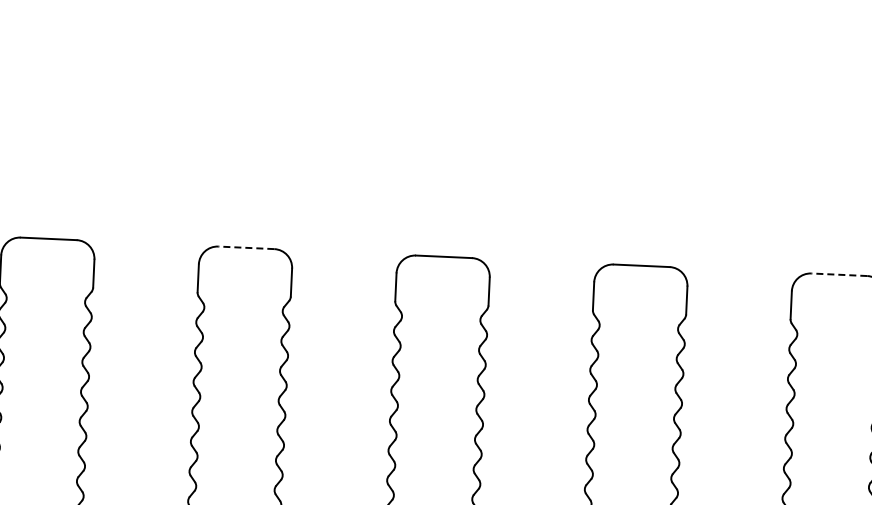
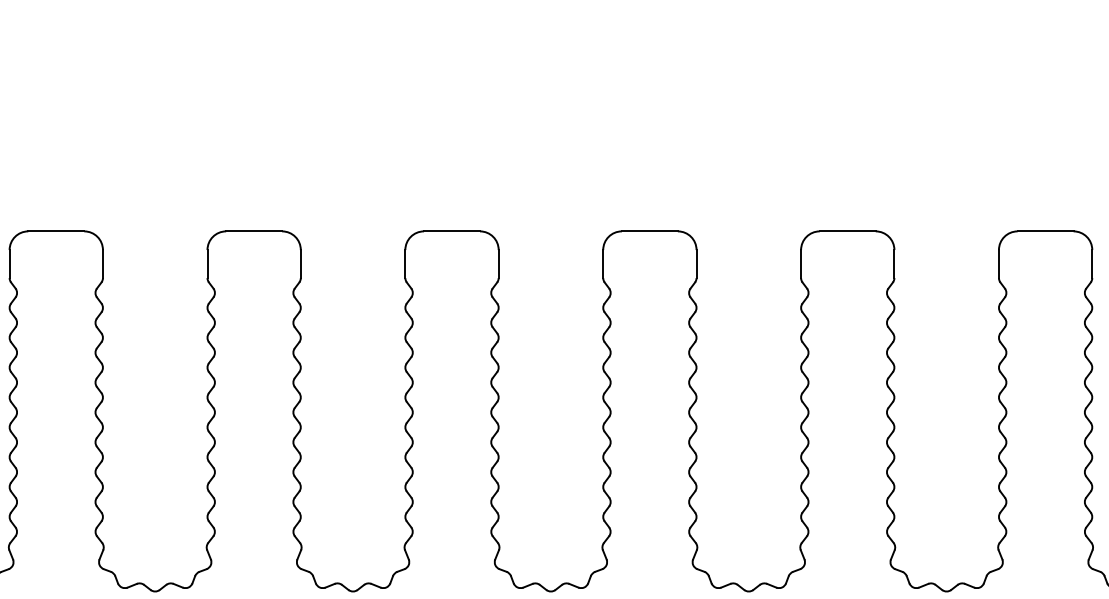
line: (246, 247) -> (254, 231), dashed -> solid
line: (839, 274) -> (847, 231), dashed -> solid

